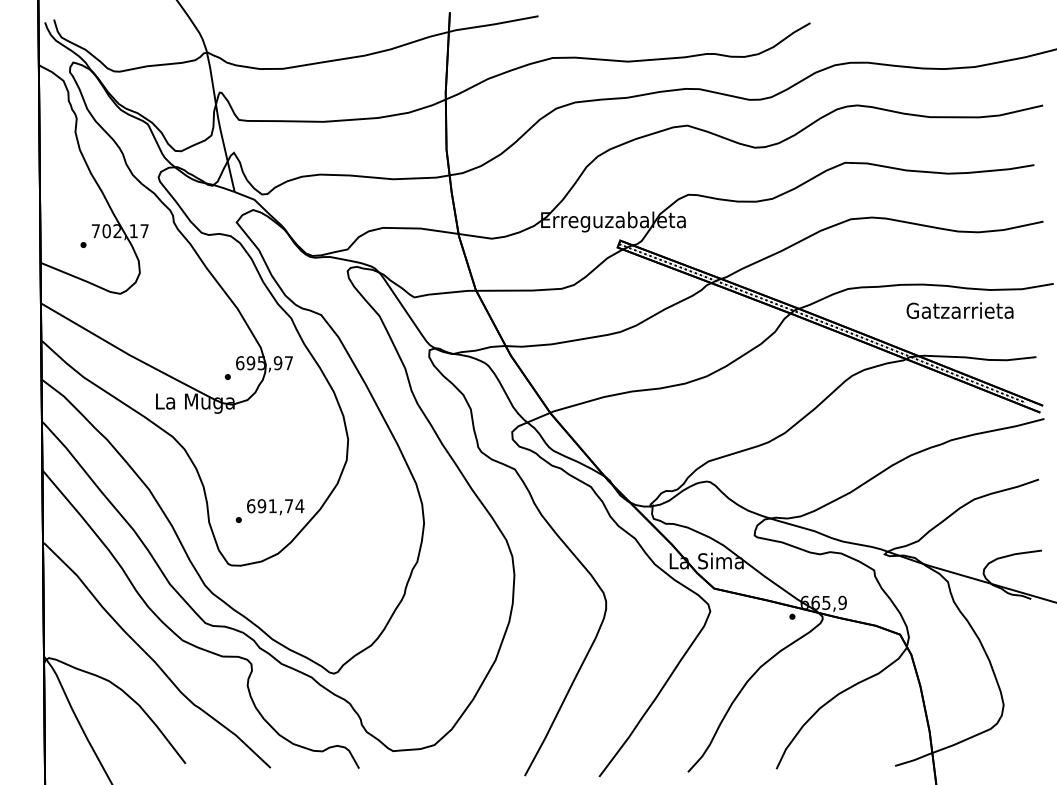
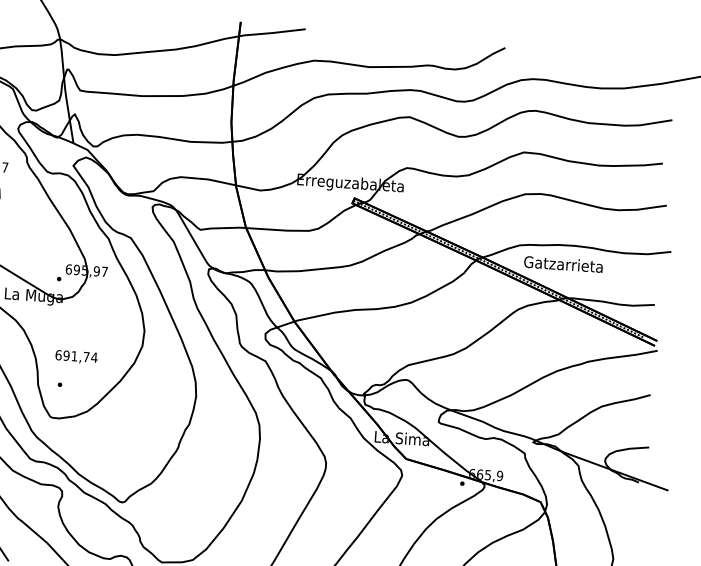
text: (959, 310) -> (563, 264), moved
text: (275, 507) -> (76, 357), moved

